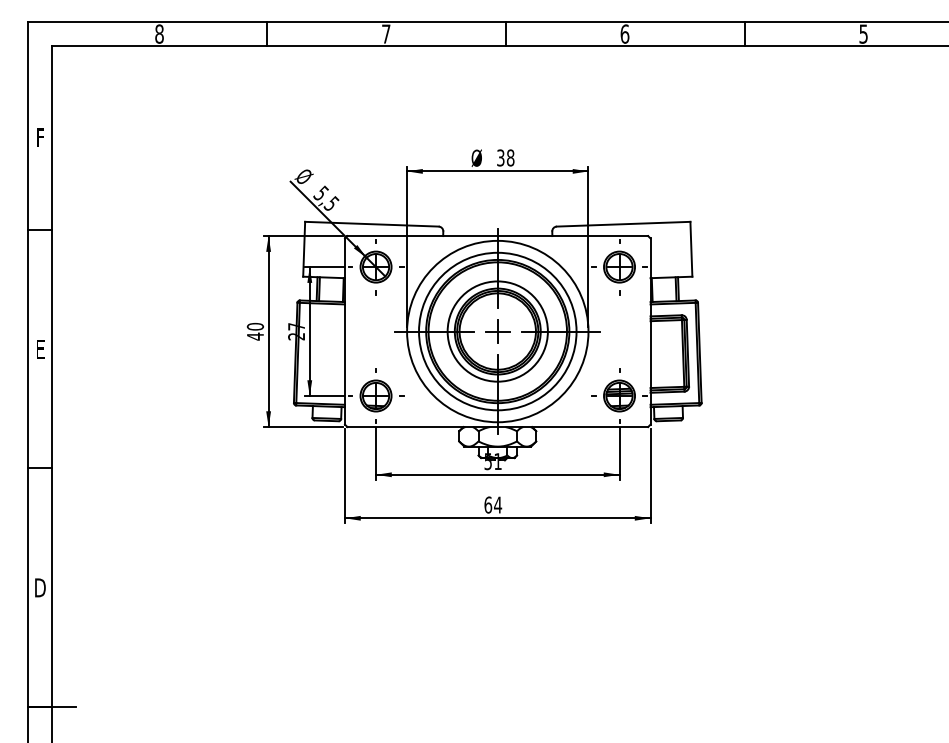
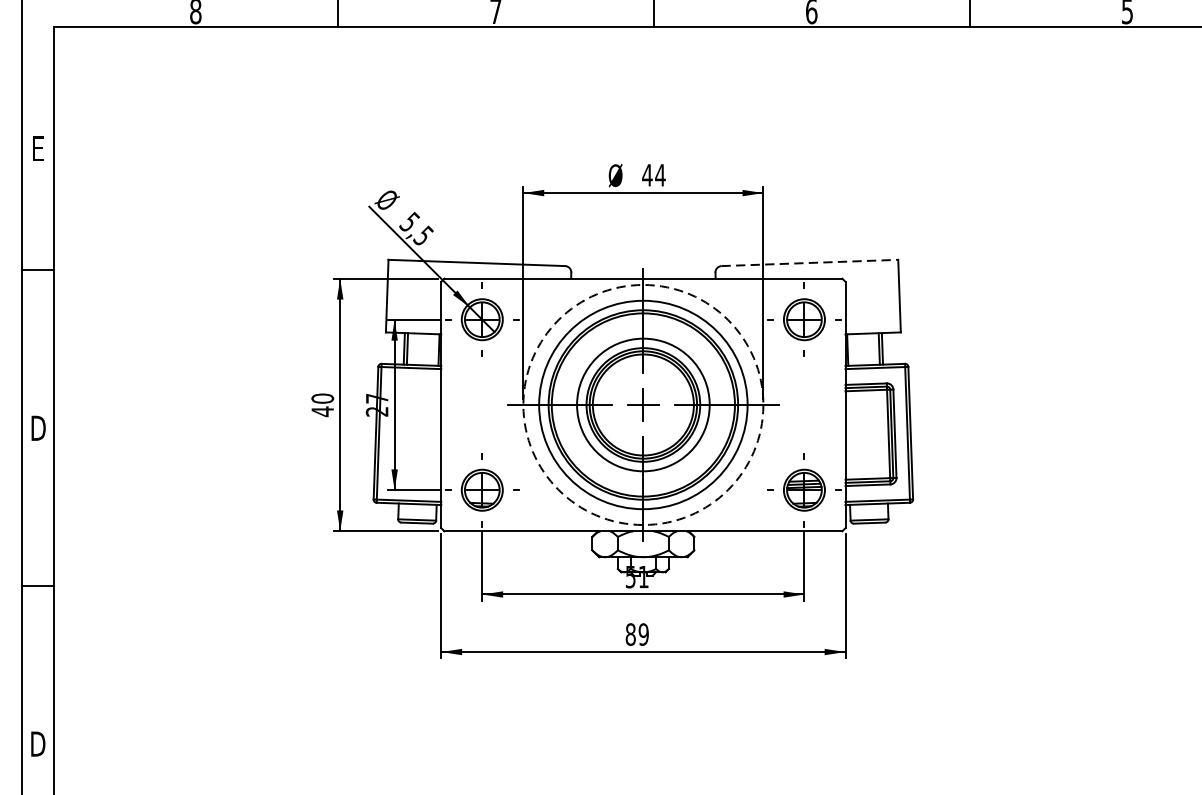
text: (40, 137) -> (38, 148), F -> E
text: (505, 157) -> (653, 174), 38 -> 44
line: (623, 224) -> (809, 263), solid -> dashed
circle: (497, 331) -> (643, 404), solid -> dashed
text: (40, 348) -> (38, 427), E -> D
text: (493, 504) -> (637, 633), 64 -> 89

